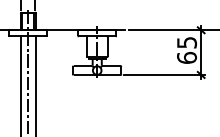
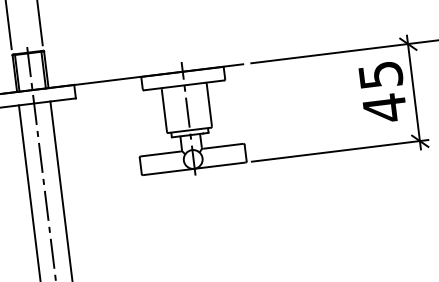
text: (187, 57) -> (385, 107), 65 -> 45

